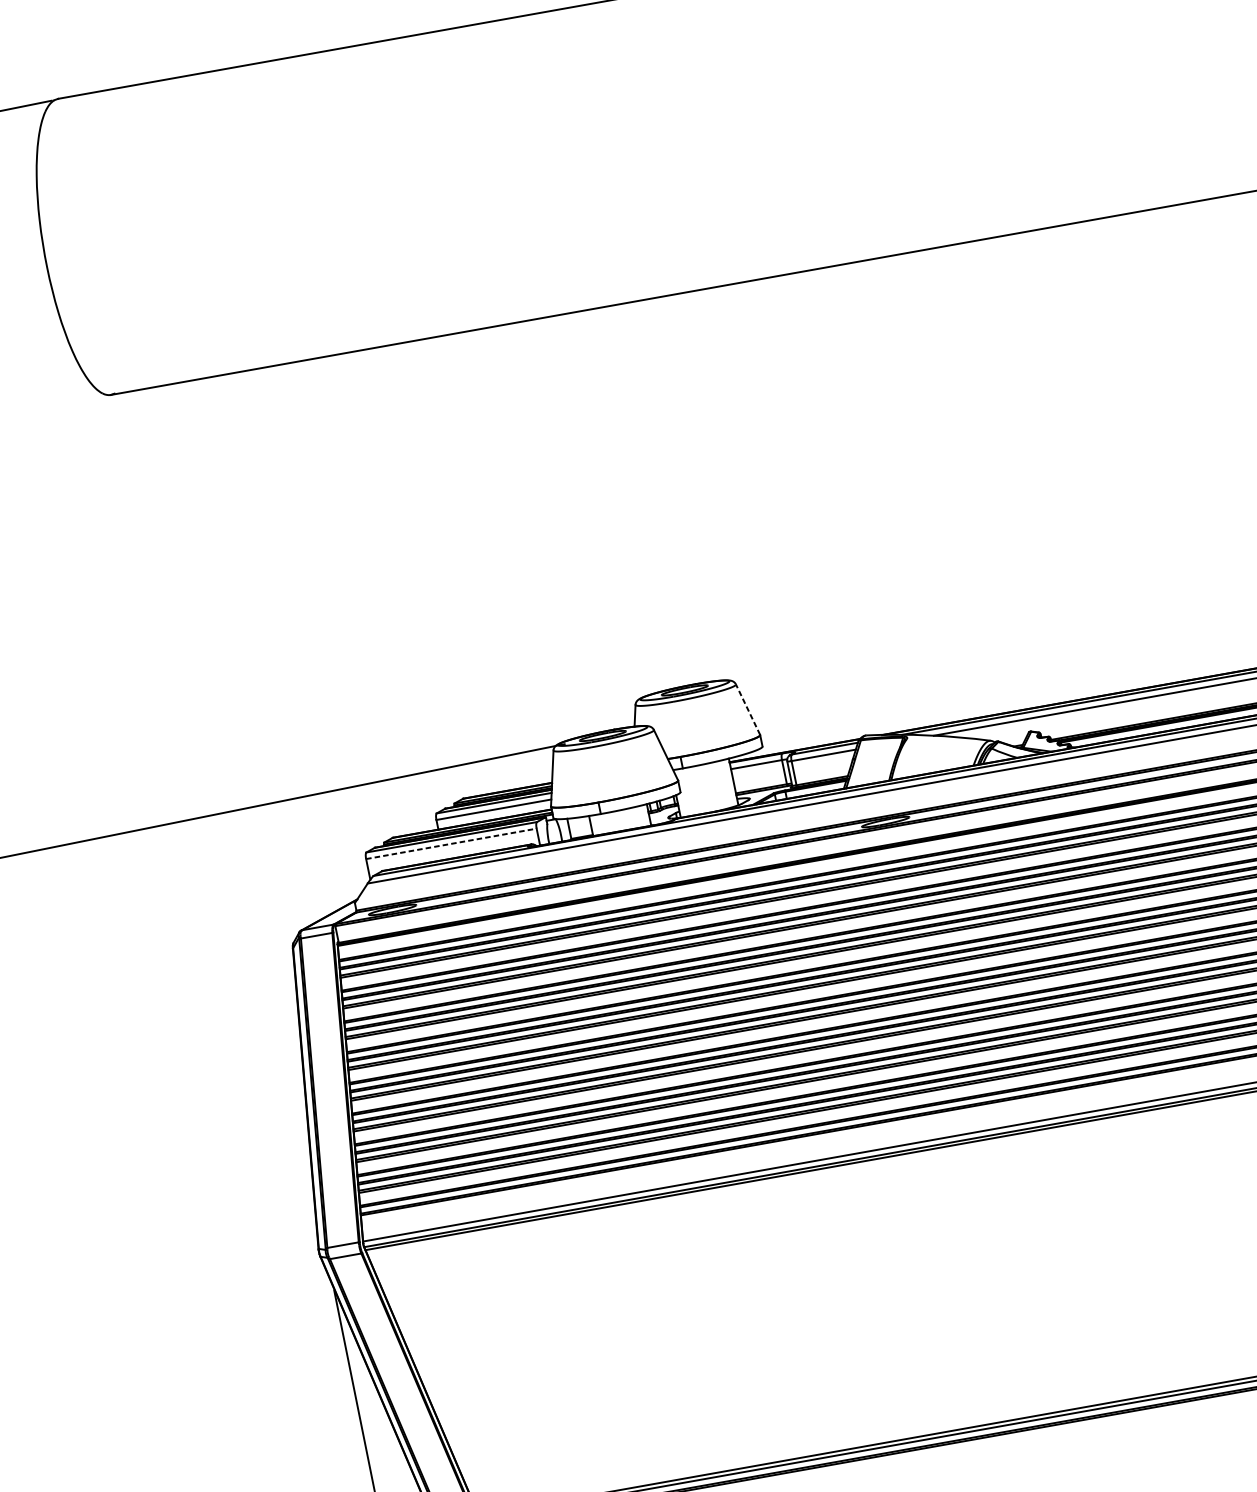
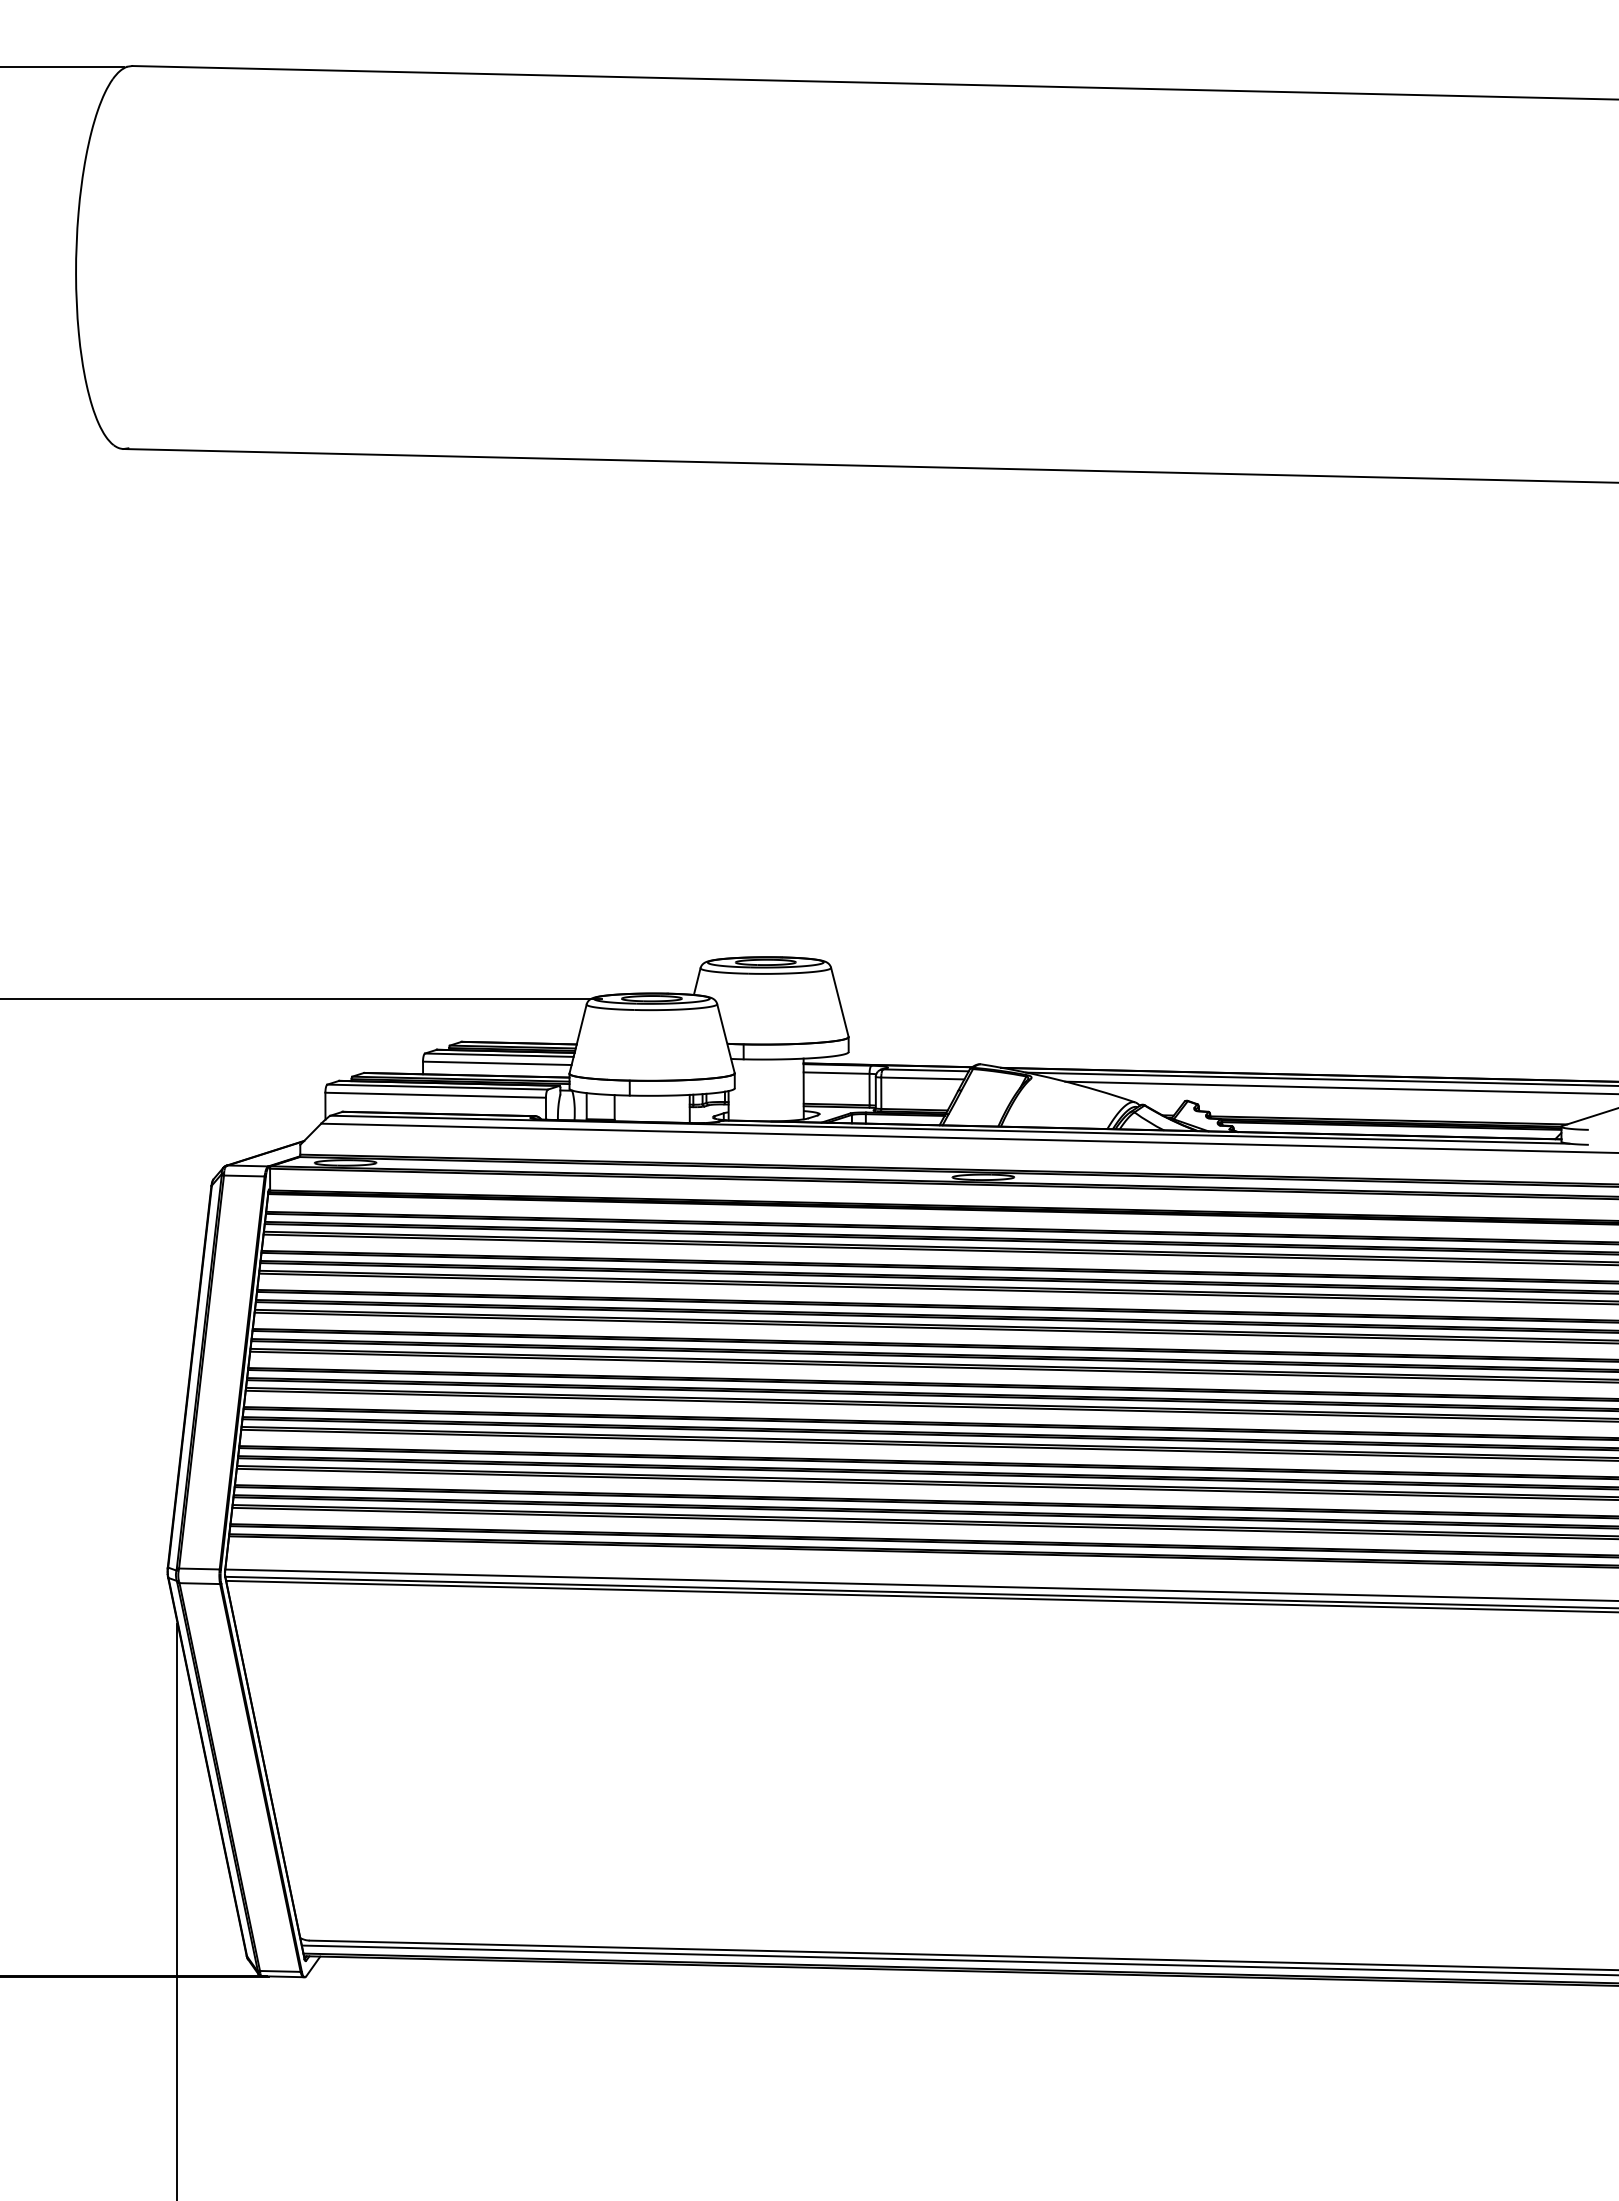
line: (747, 709) -> (839, 1002), dashed -> solid
line: (452, 843) -> (436, 1095), dashed -> solid

